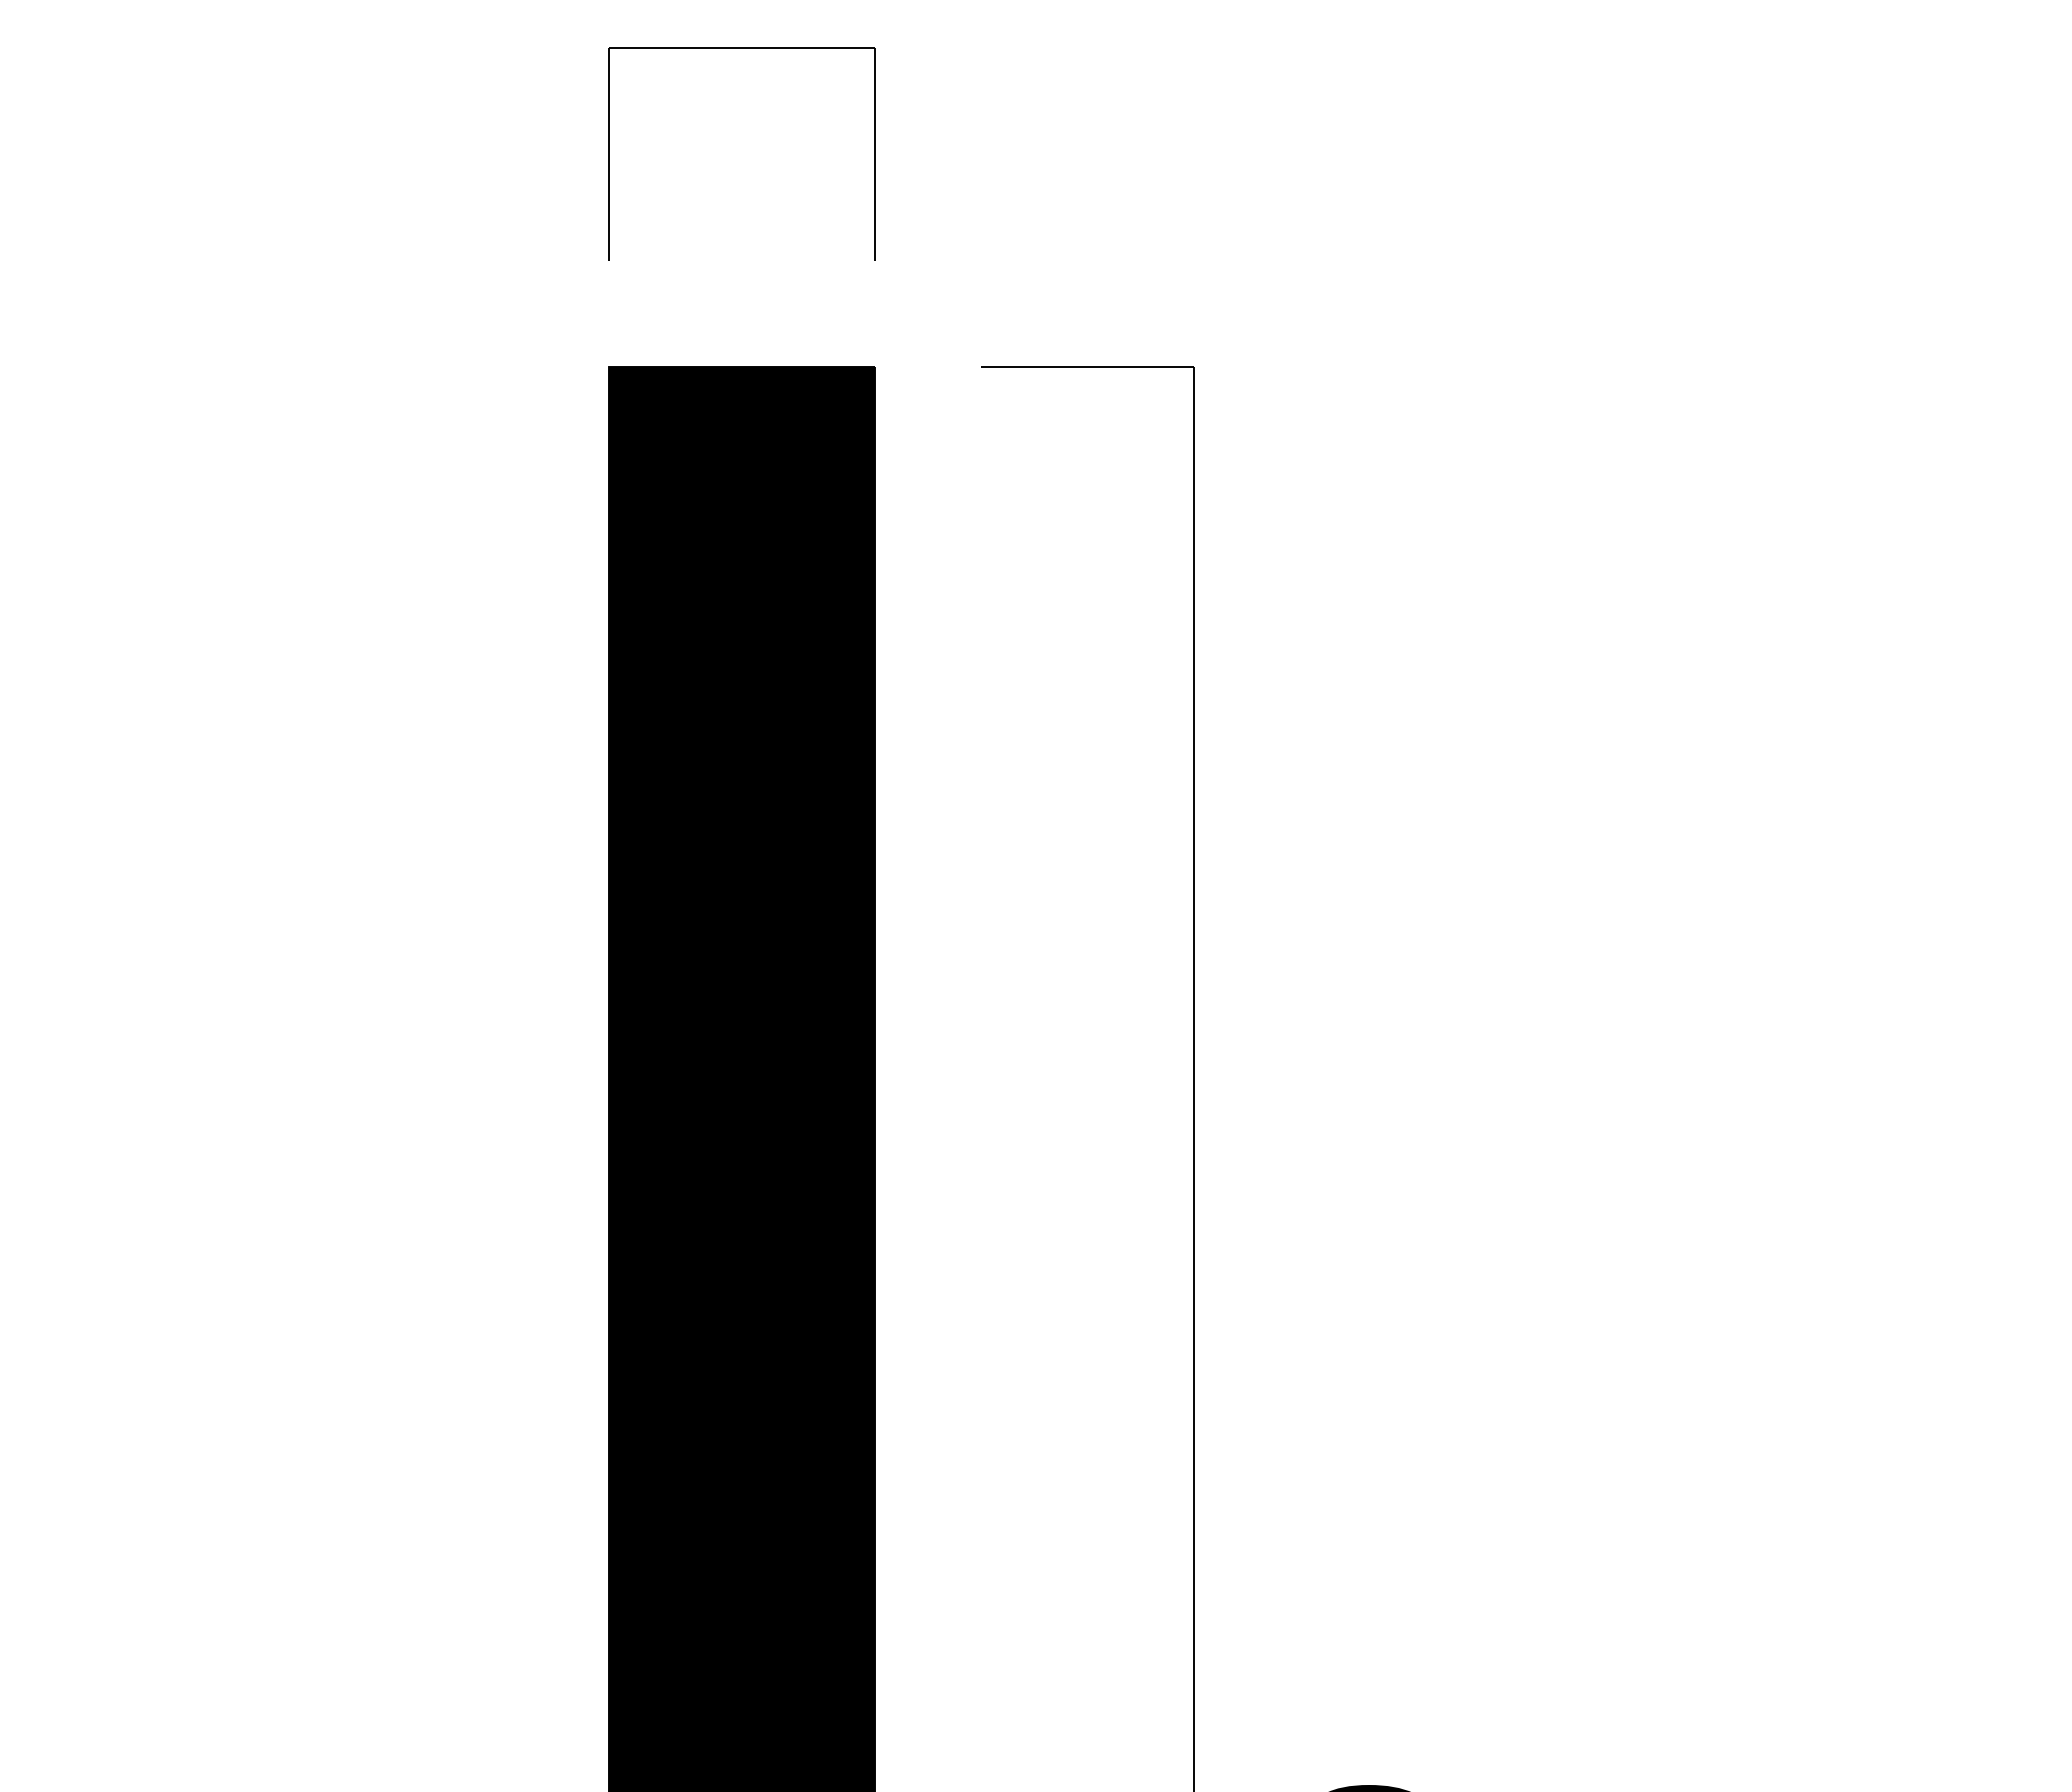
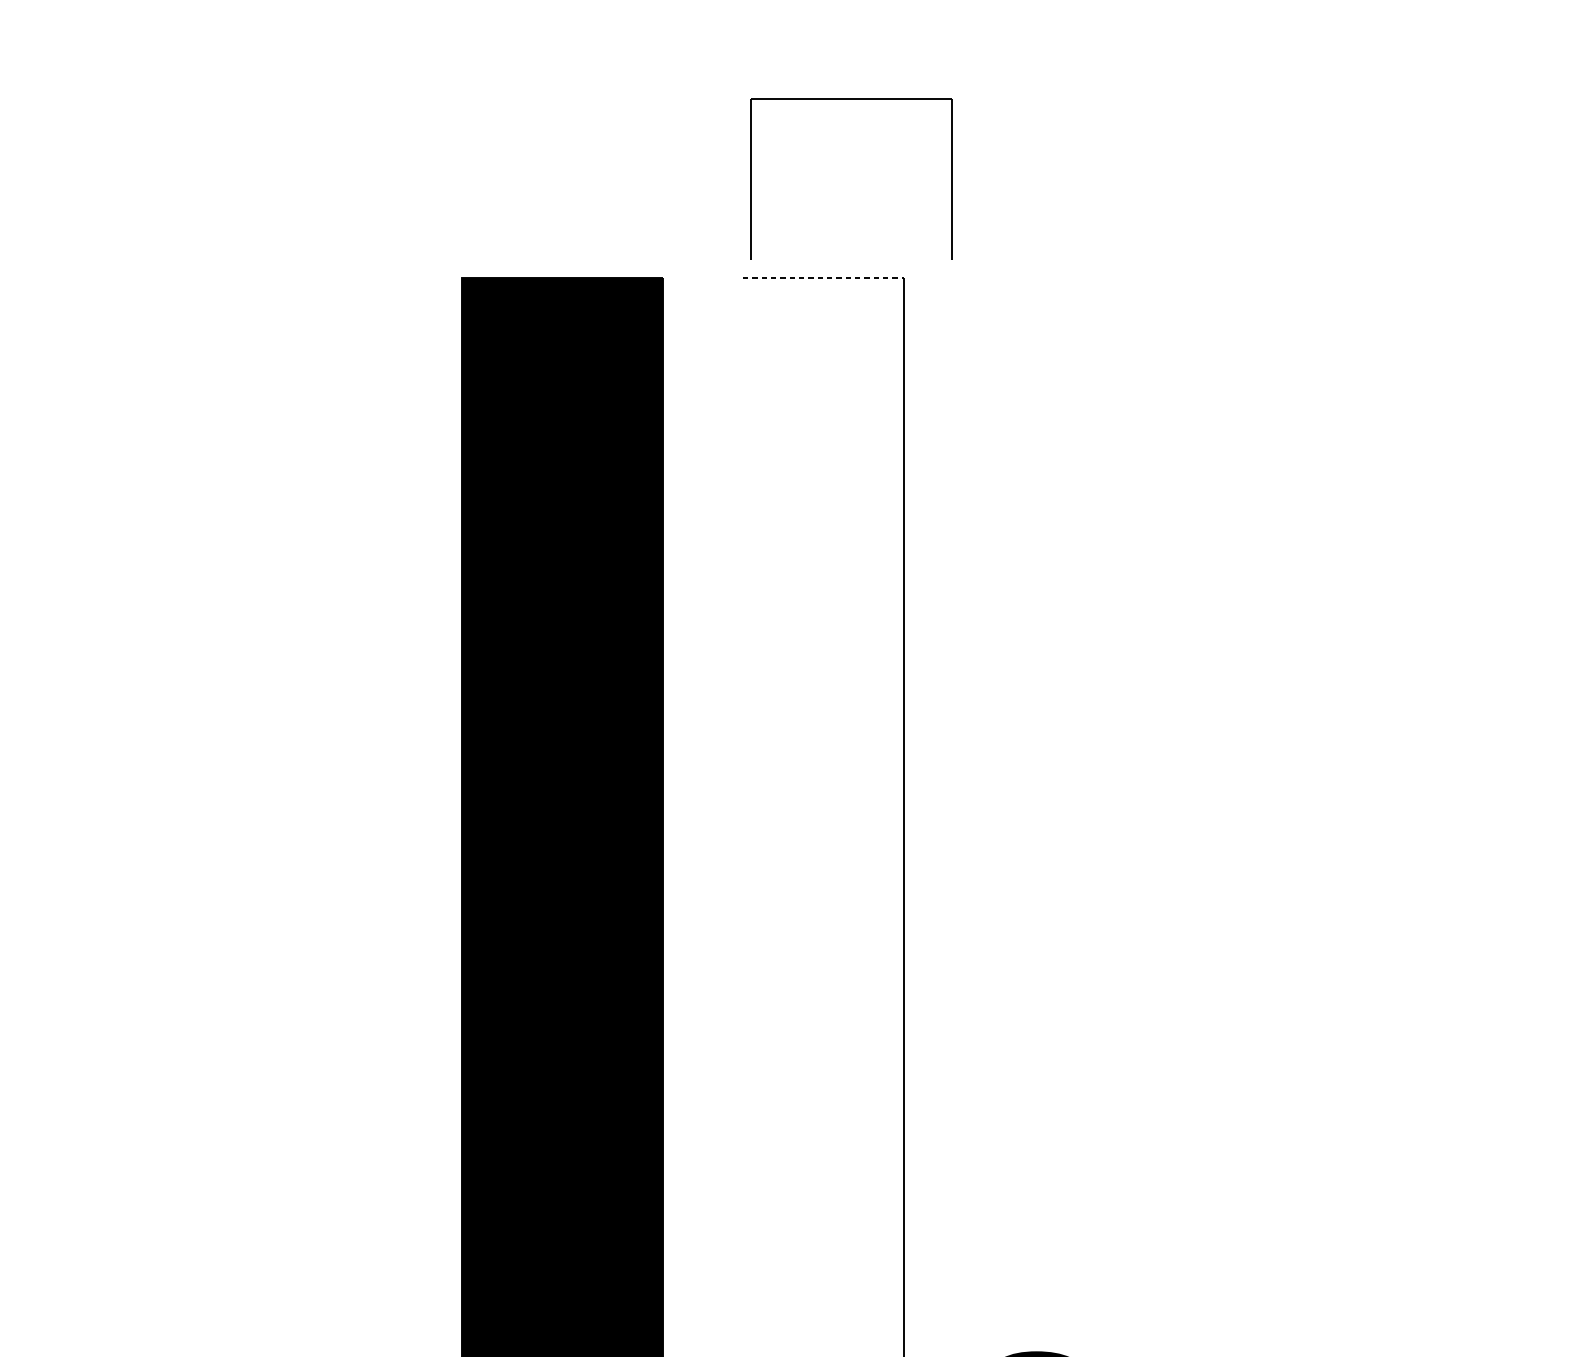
part: (741, 48) -> (850, 99), moved
line: (1088, 366) -> (824, 277), solid -> dashed

